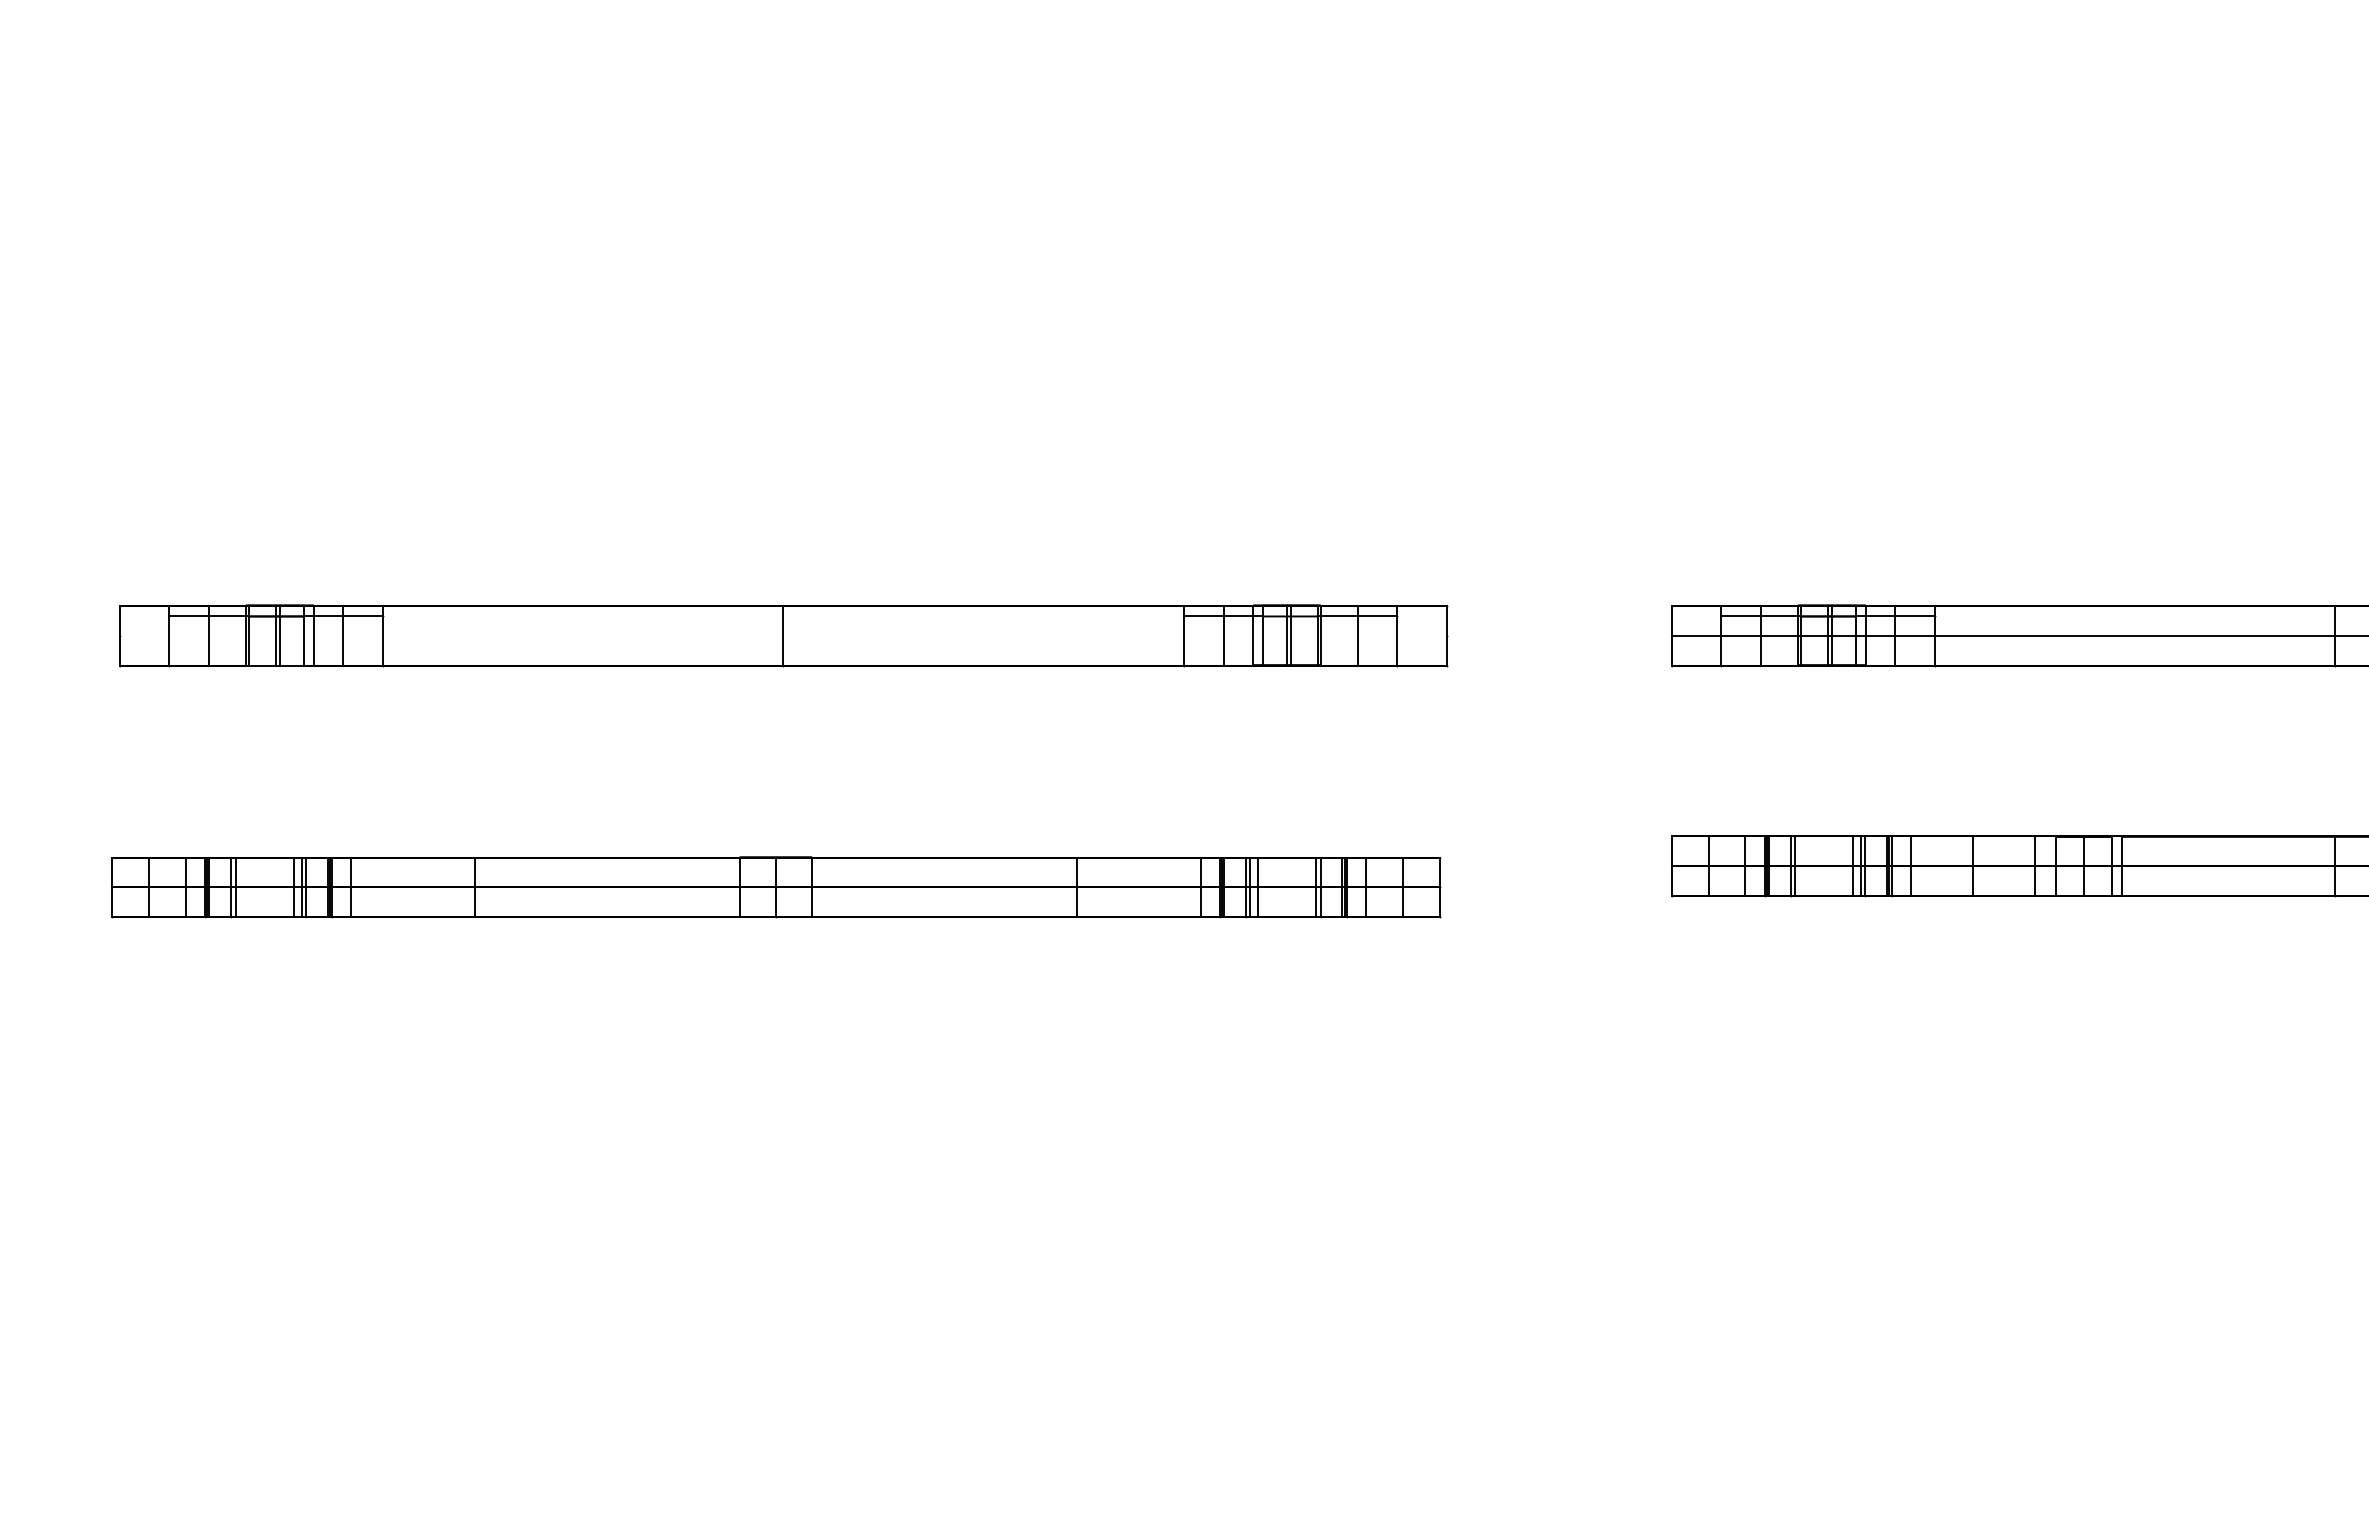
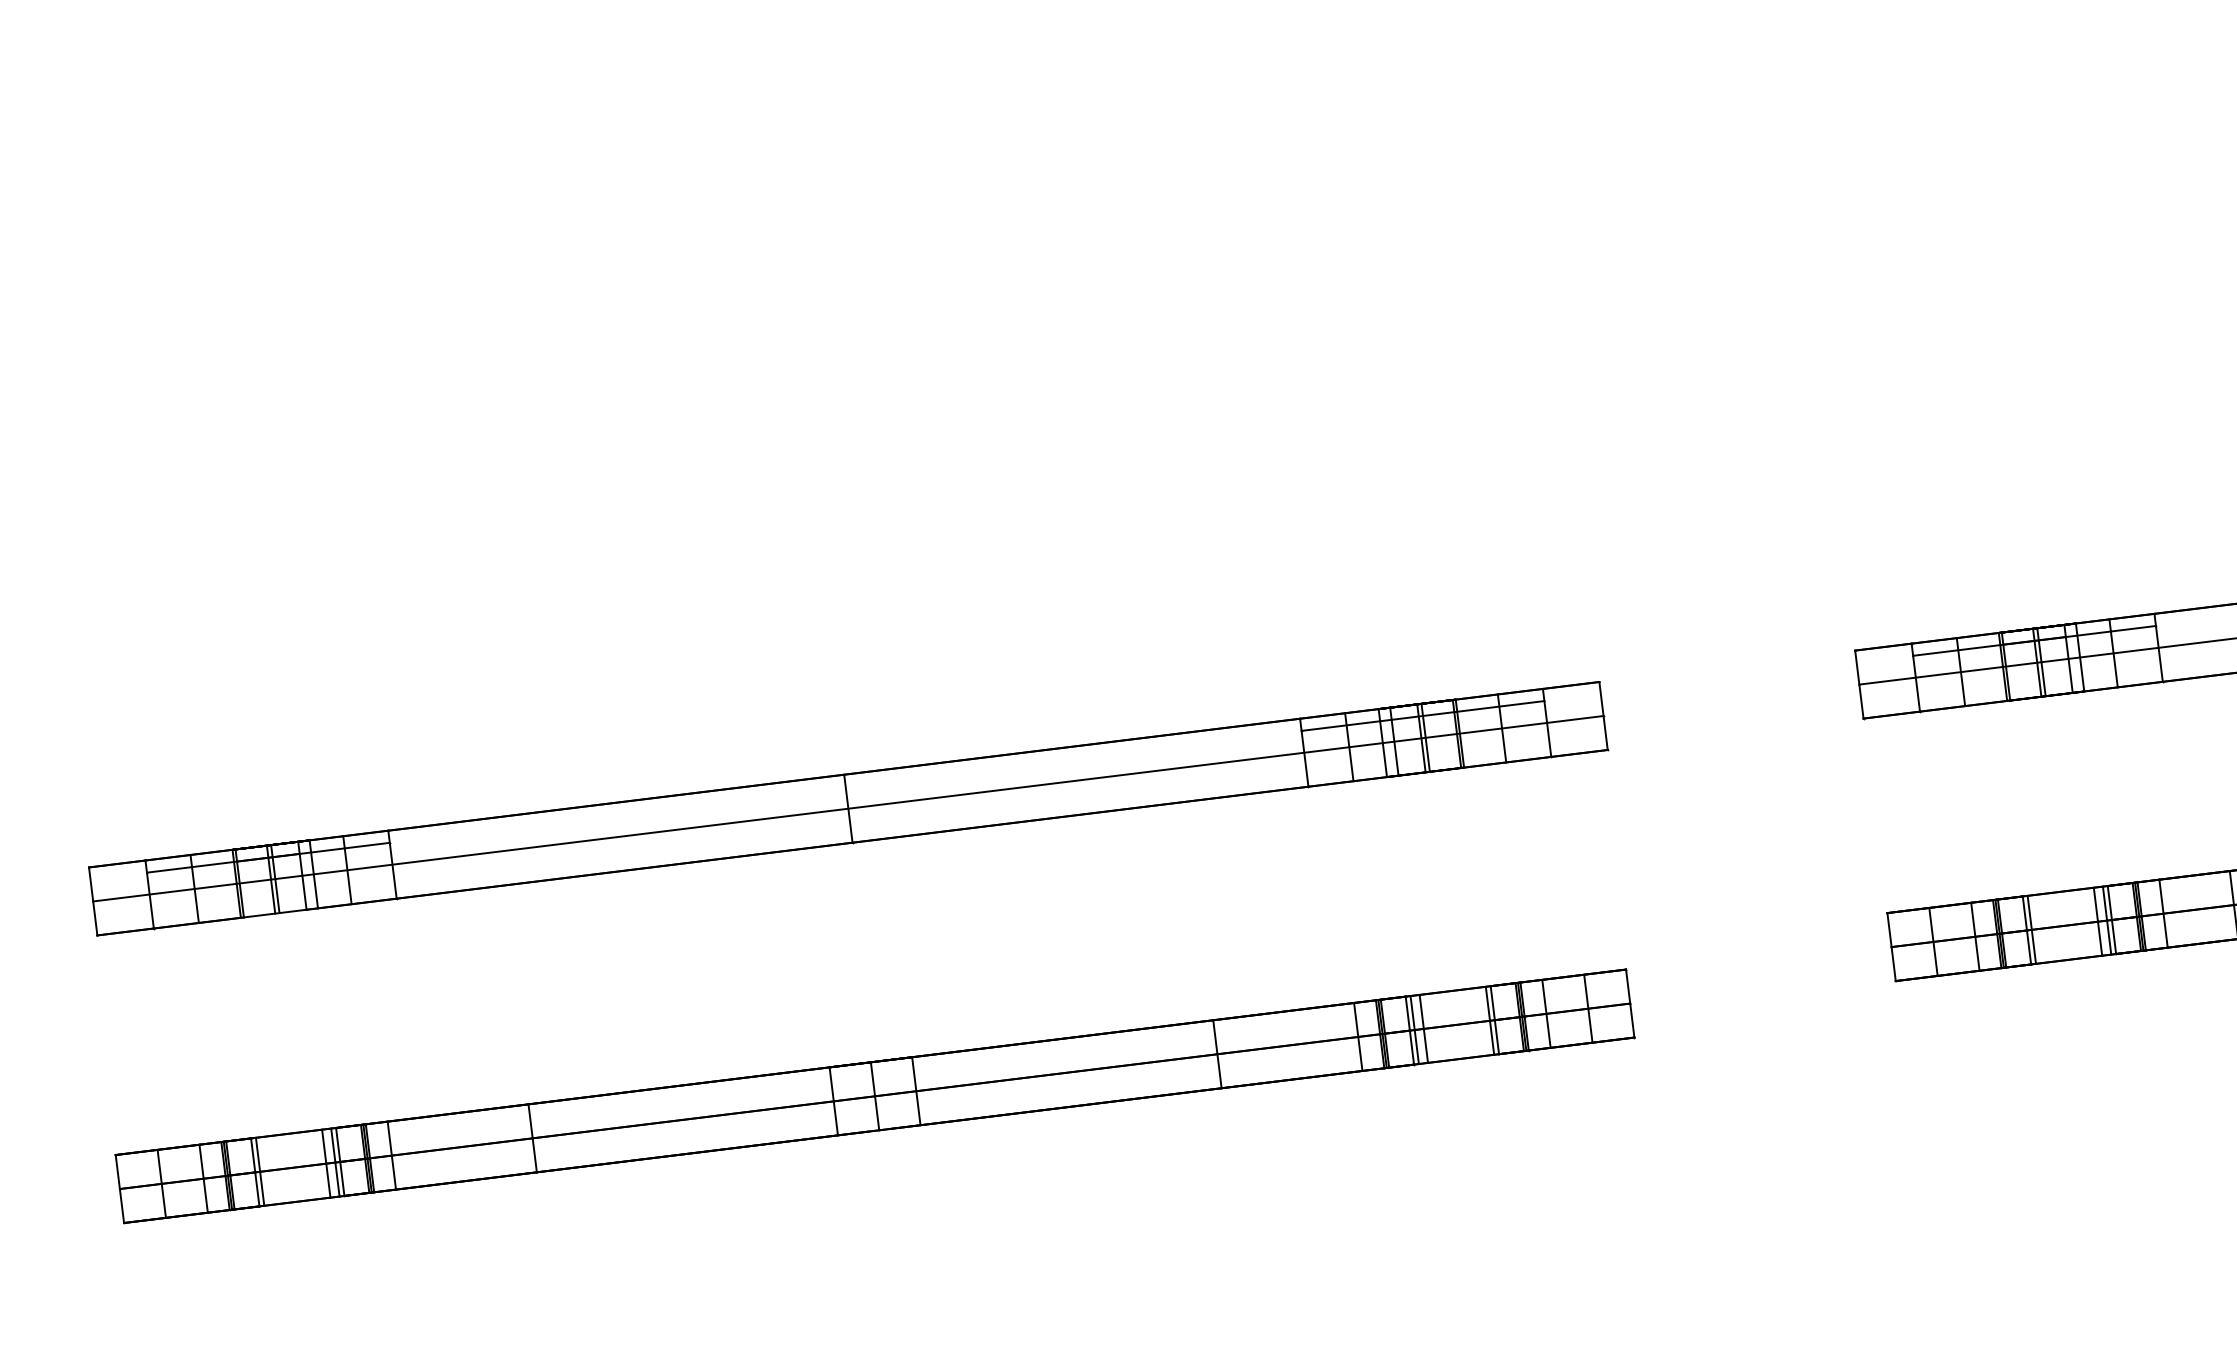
line: (782, 635) -> (847, 808), added

